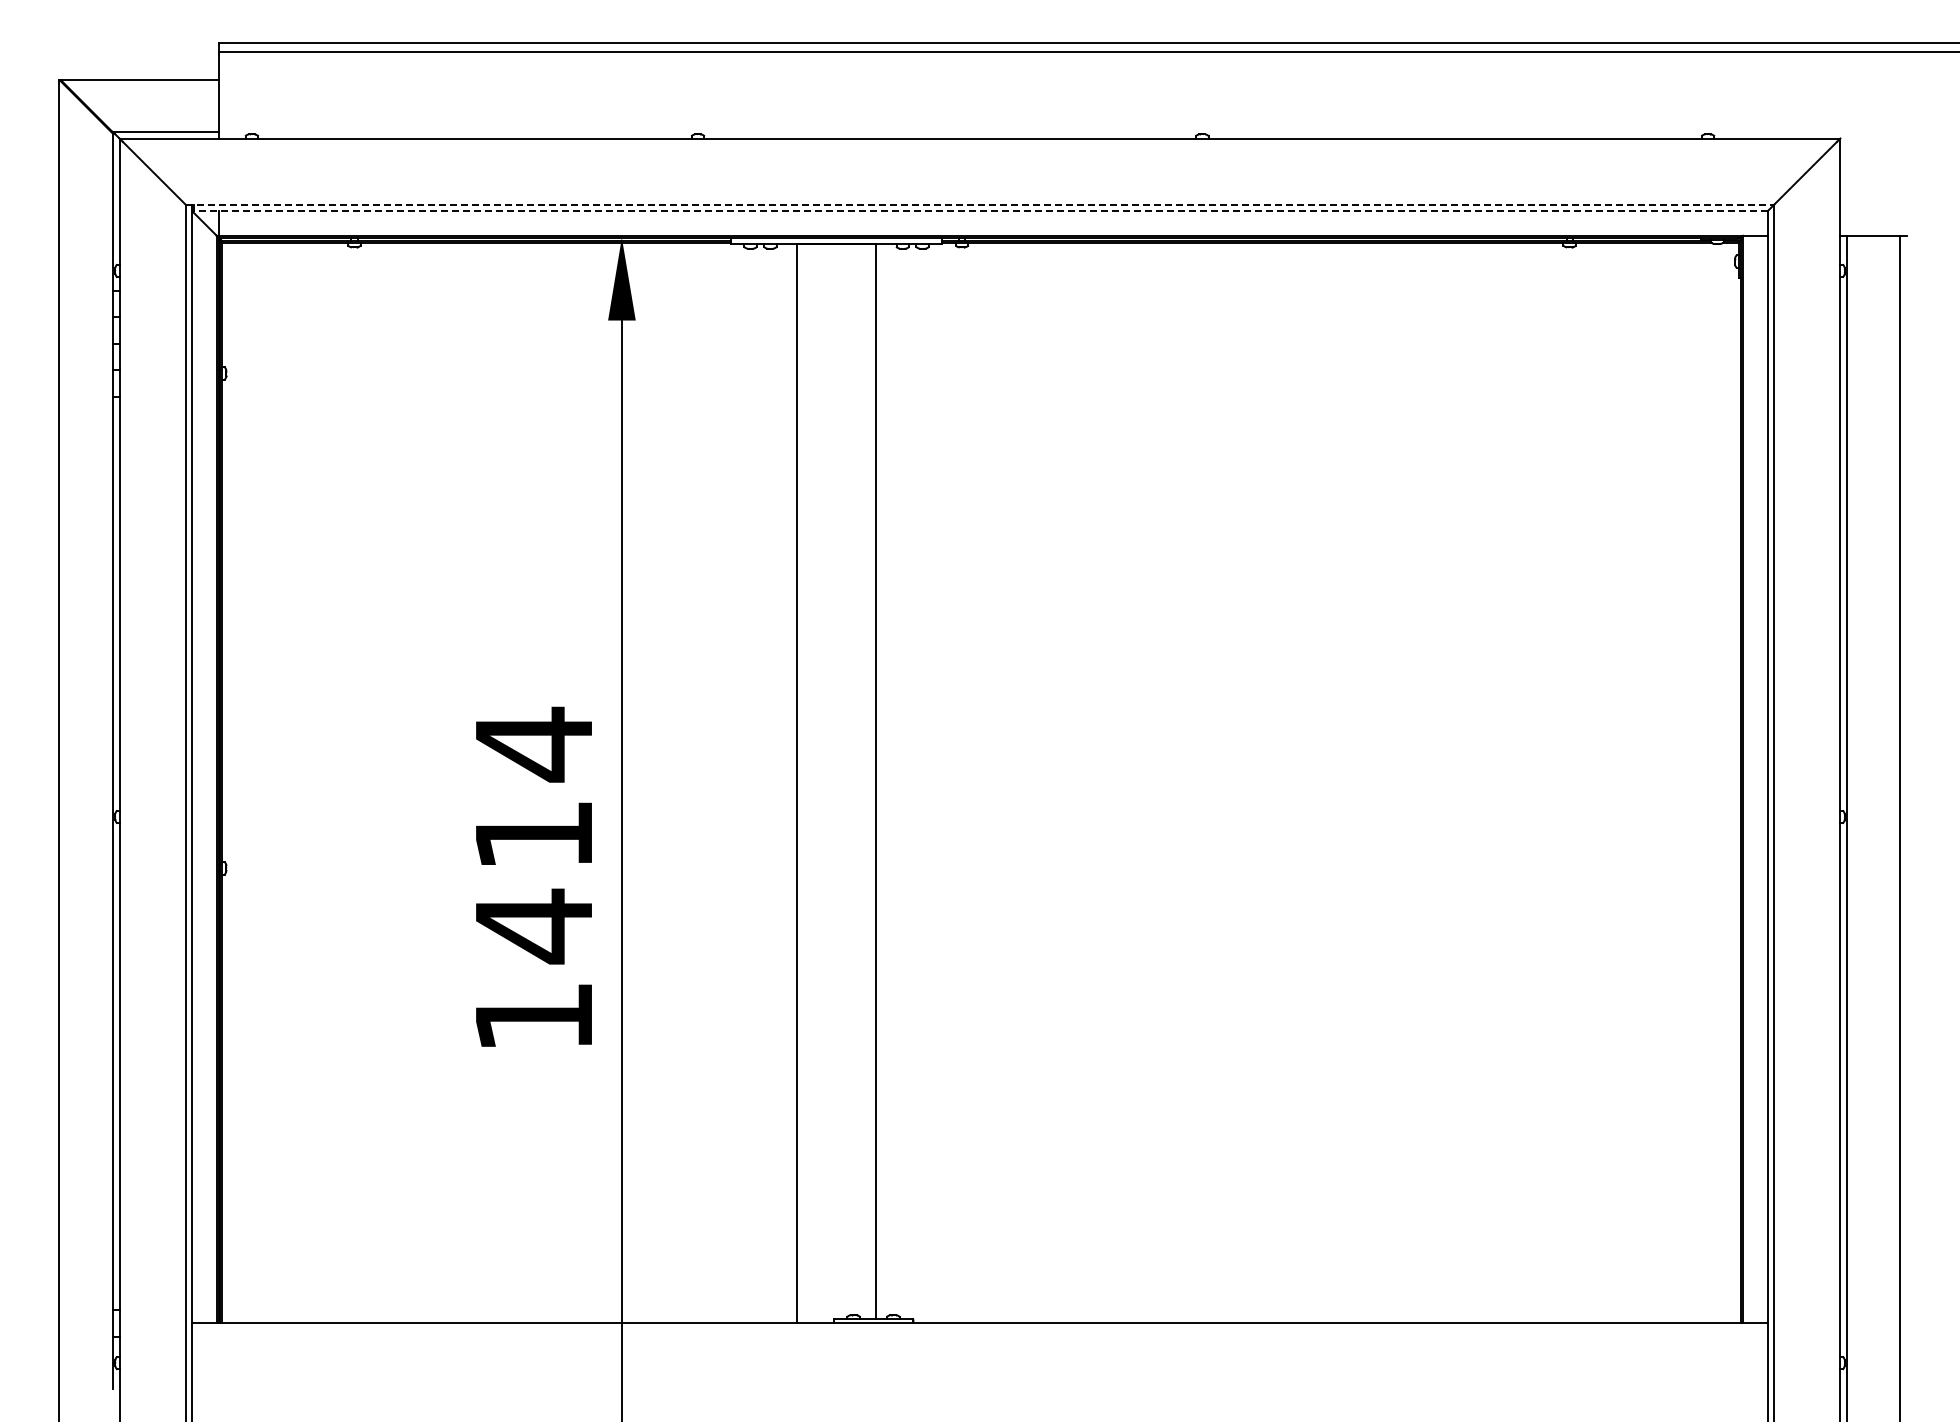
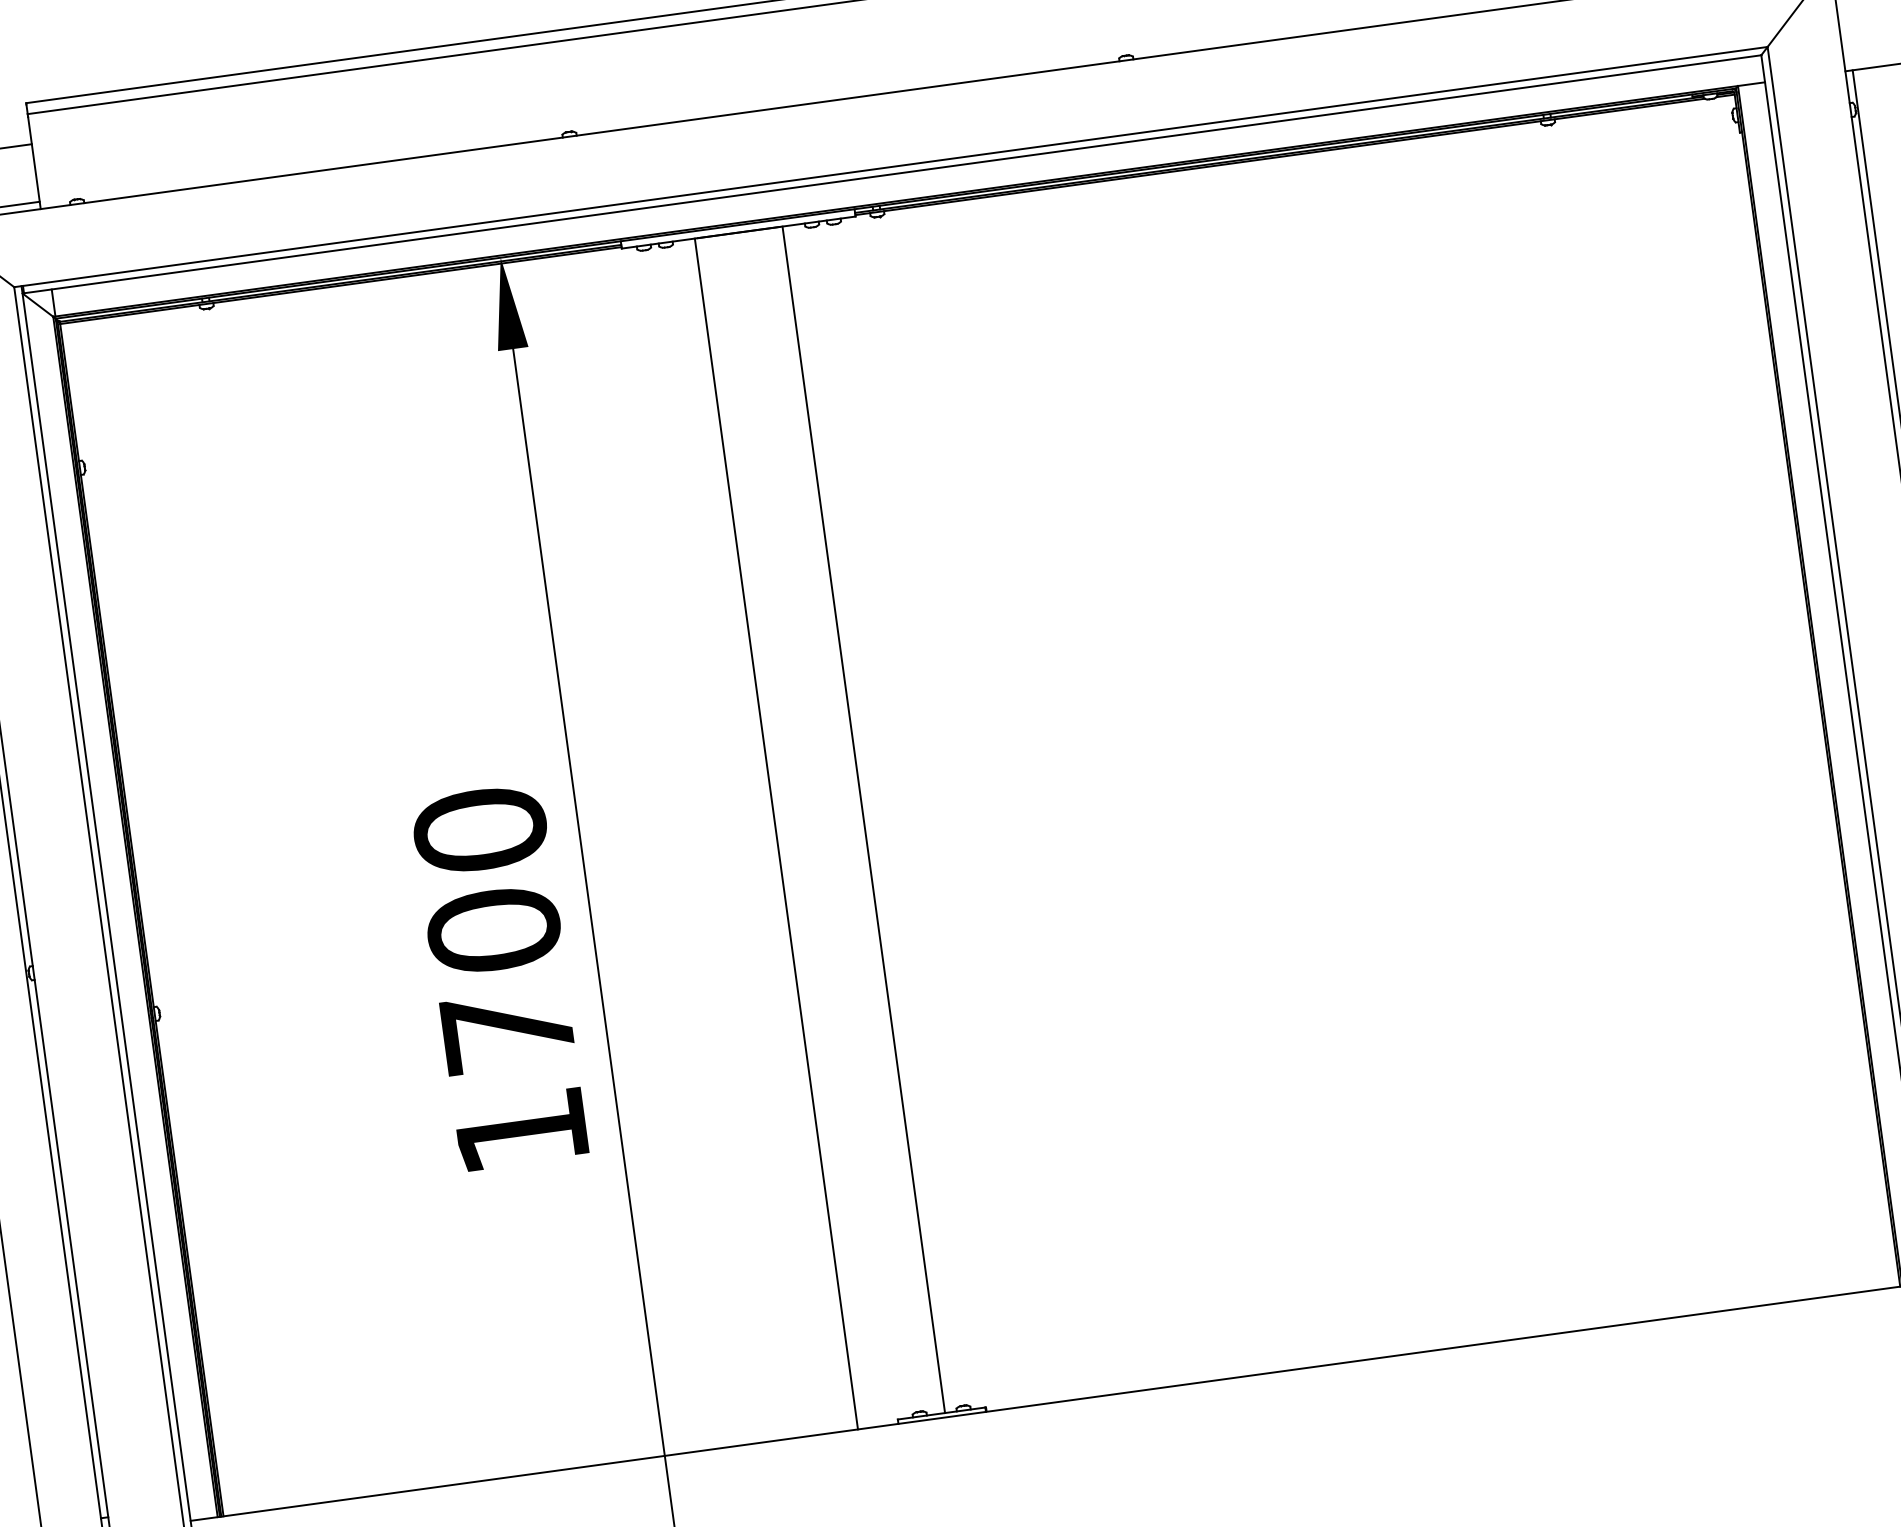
line: (980, 204) -> (891, 166), dashed -> solid
line: (980, 211) -> (892, 174), dashed -> solid
text: (534, 835) -> (494, 930), 1414 -> 1700

